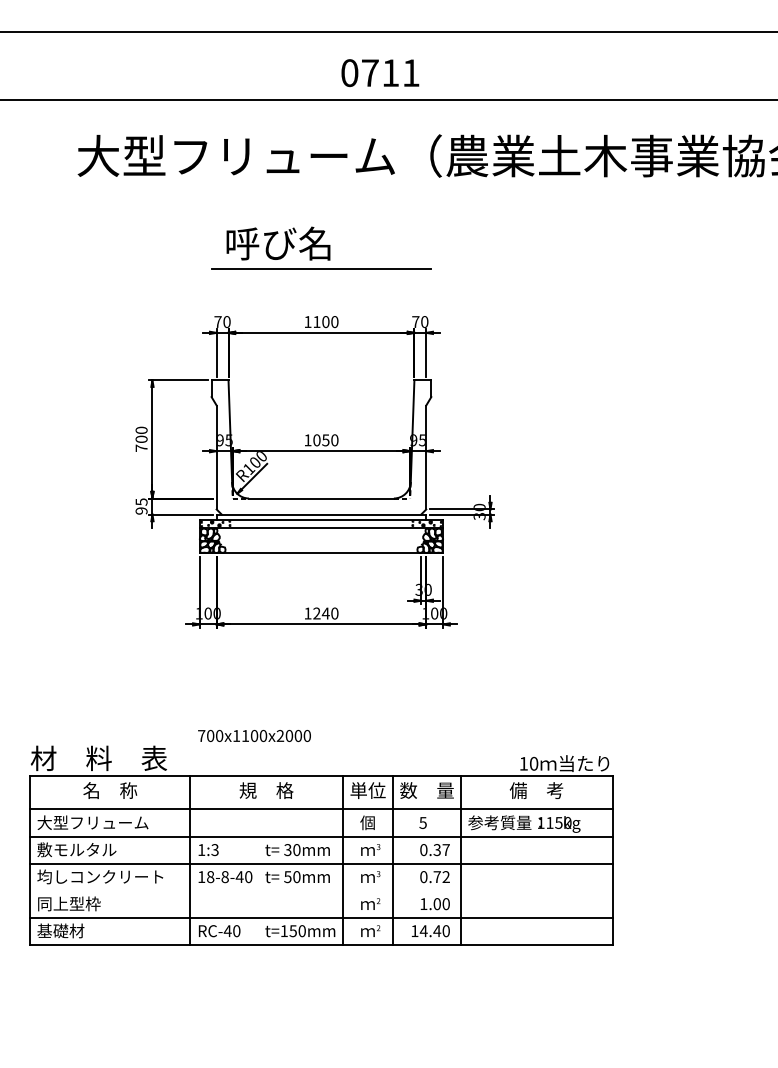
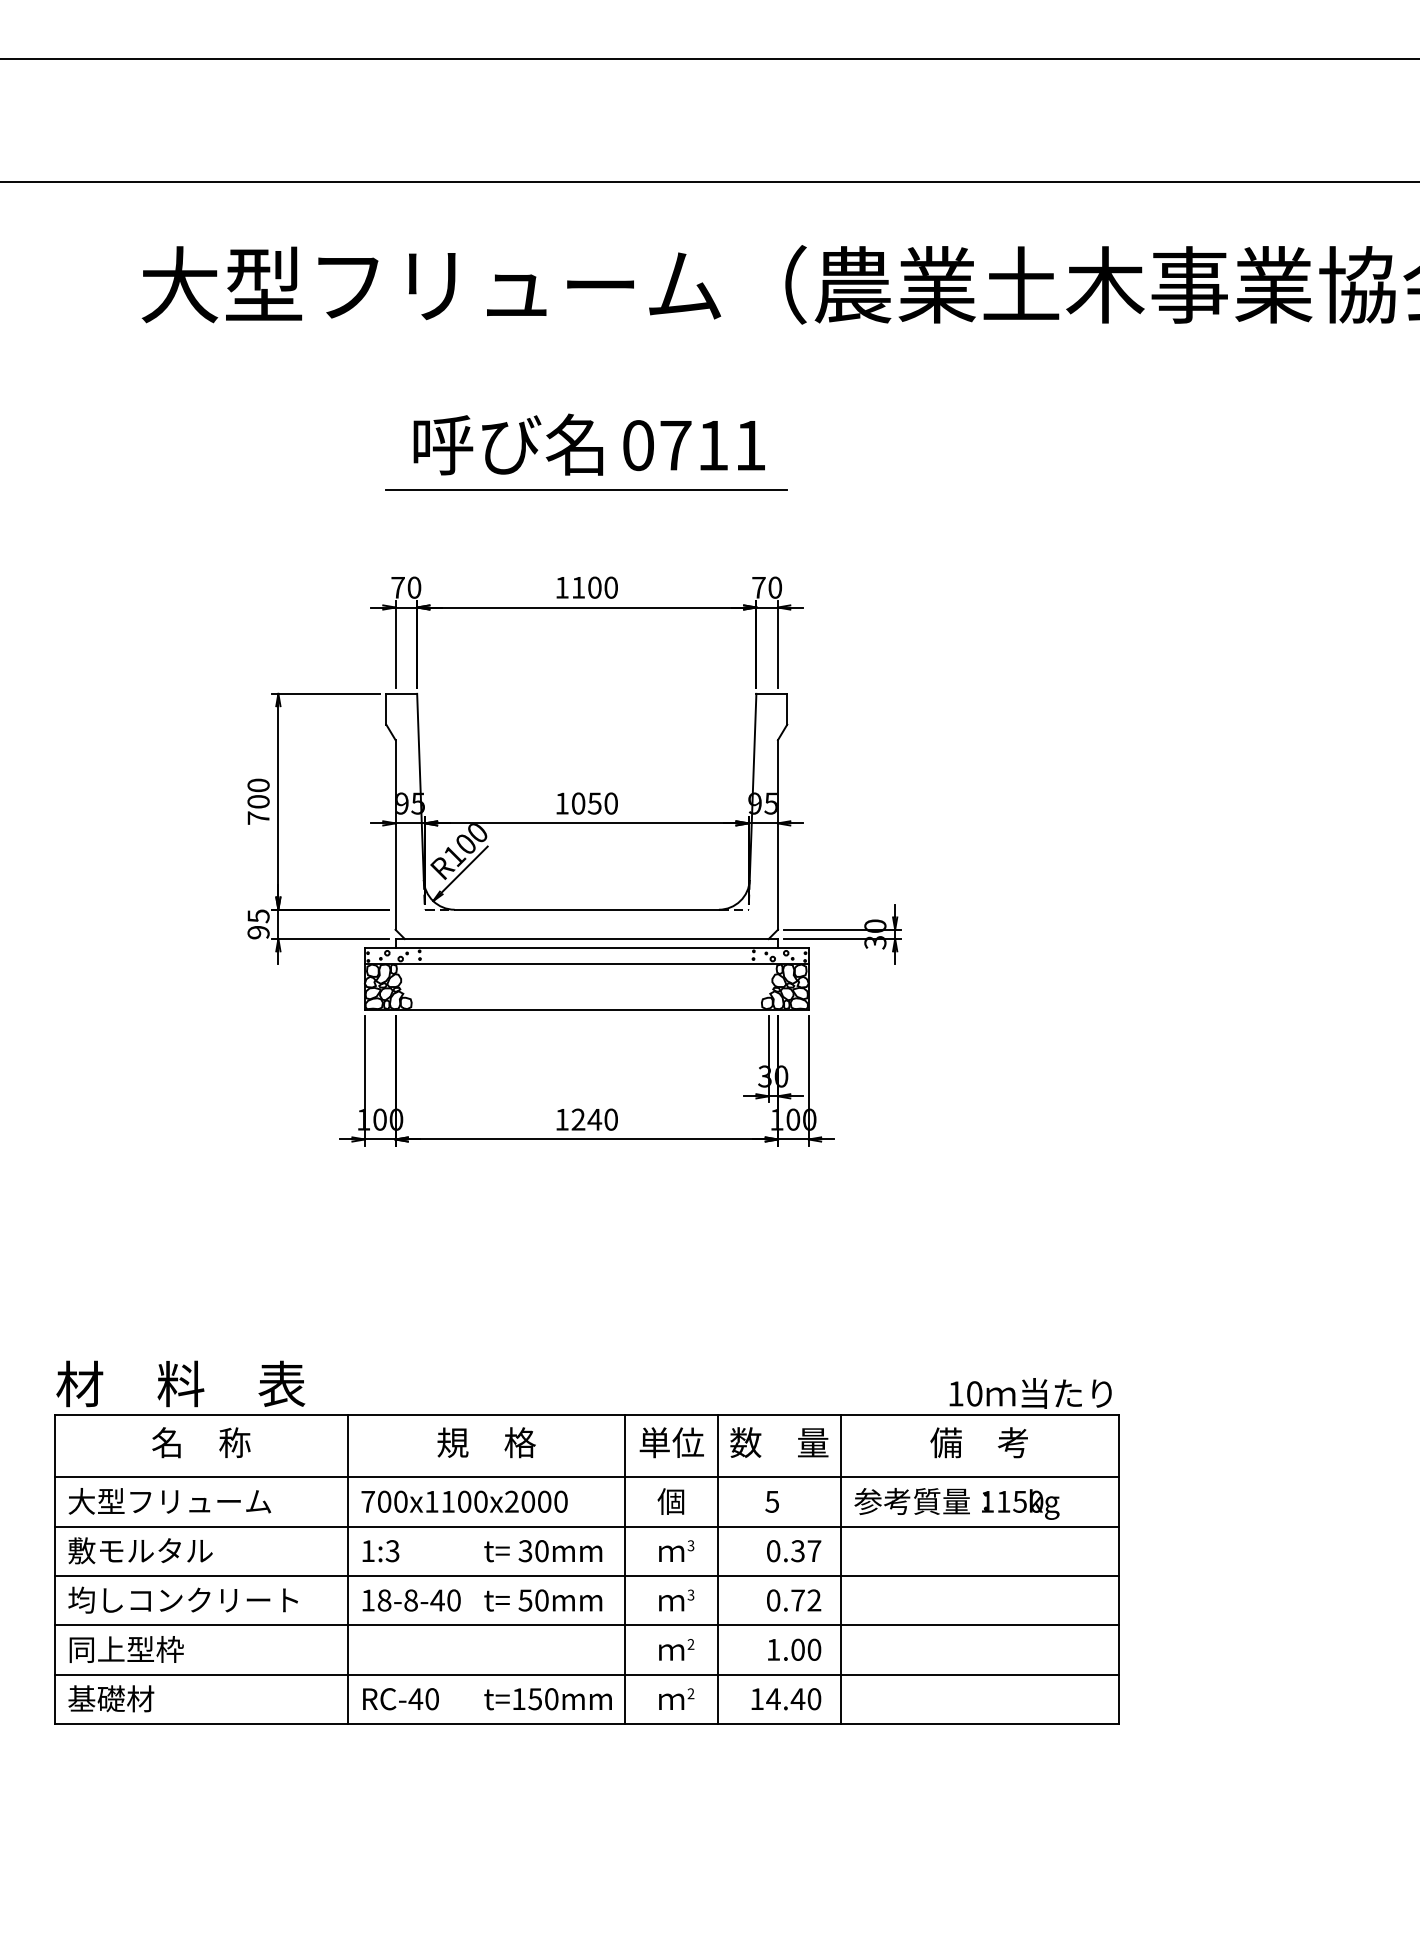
text: (380, 73) -> (694, 446), moved
text: (254, 735) -> (464, 1500), moved
line: (321, 890) -> (586, 1625), added

